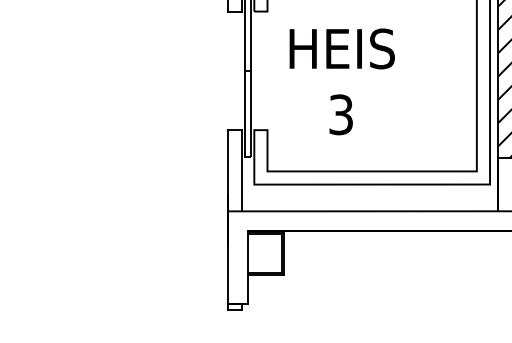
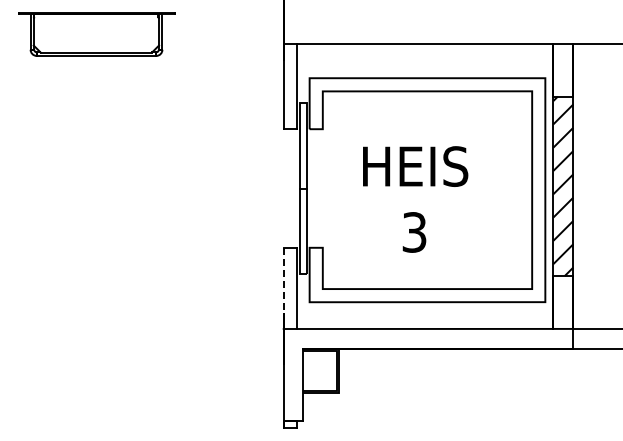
text: (342, 81) -> (415, 199), moved
line: (228, 170) -> (283, 288), solid -> dashed

